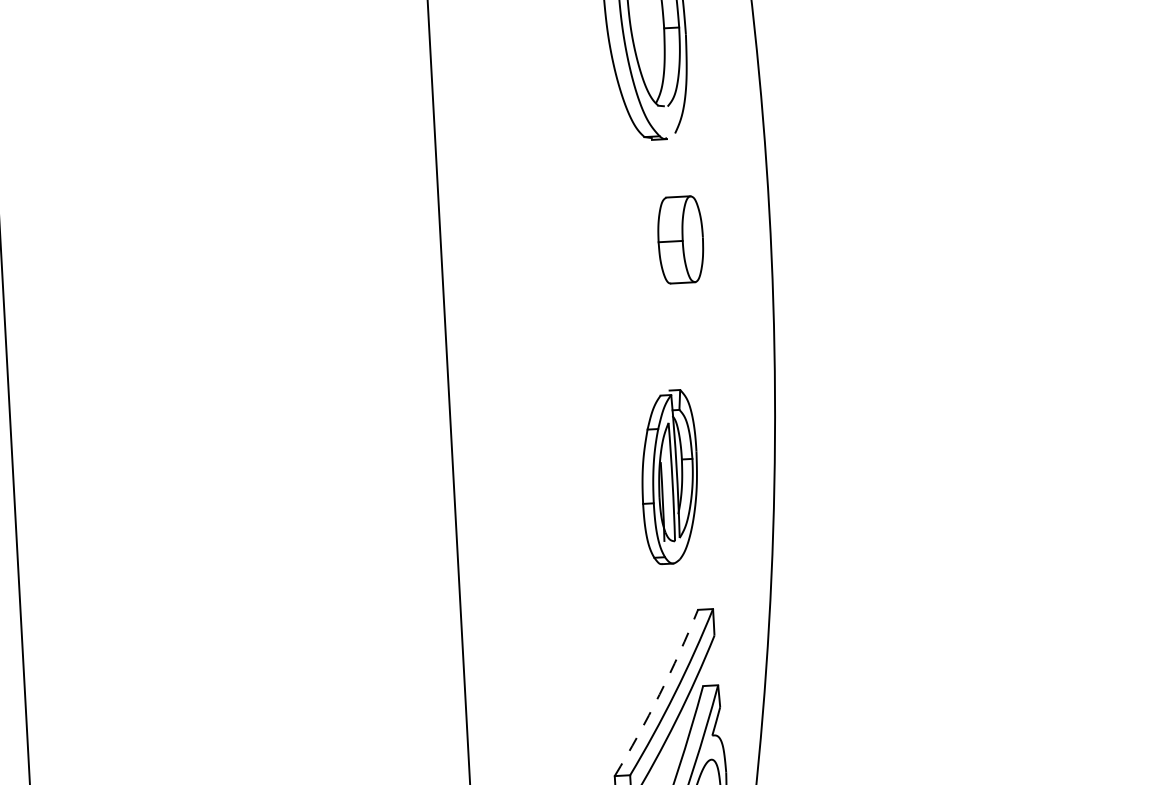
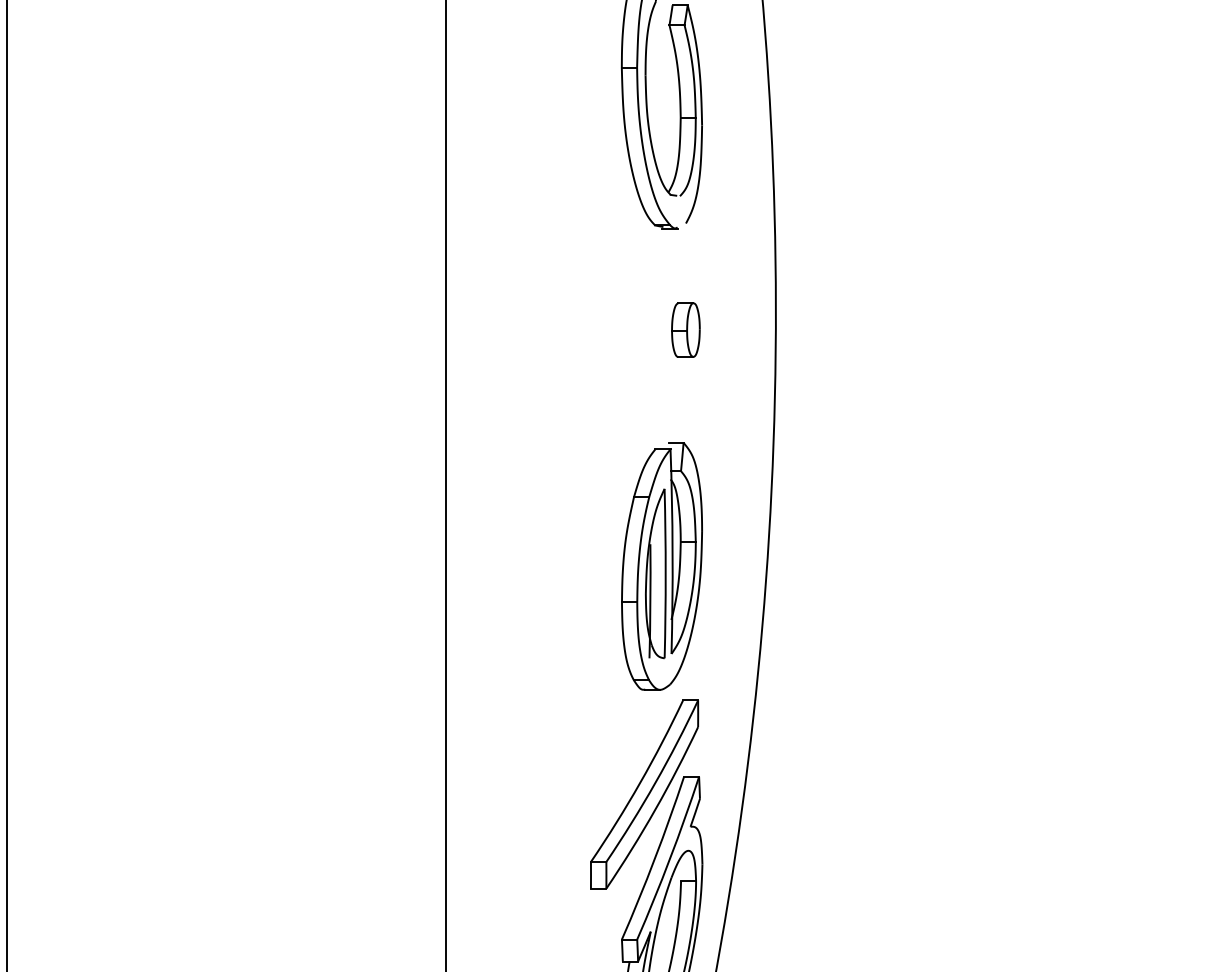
part: (680, 239) -> (685, 329), size x0.62
part: (669, 477) -> (661, 566), size x1.43
arc: (659, 694) -> (640, 782), dashed -> solid

